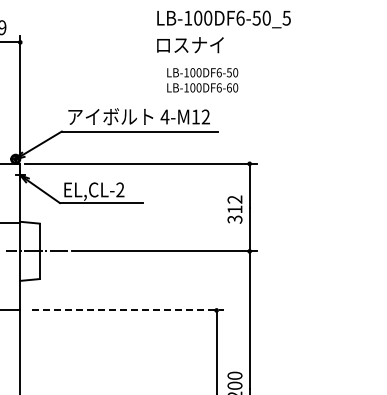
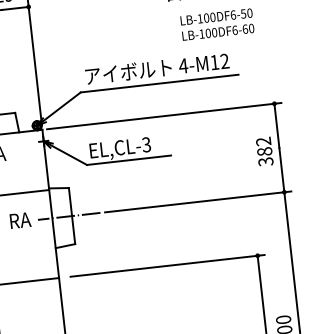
text: (120, 190) -> (146, 145), EL,CL-2 -> EL,CL-3
text: (234, 209) -> (264, 151), 312 -> 382
line: (127, 310) -> (167, 265), dashed -> solid

